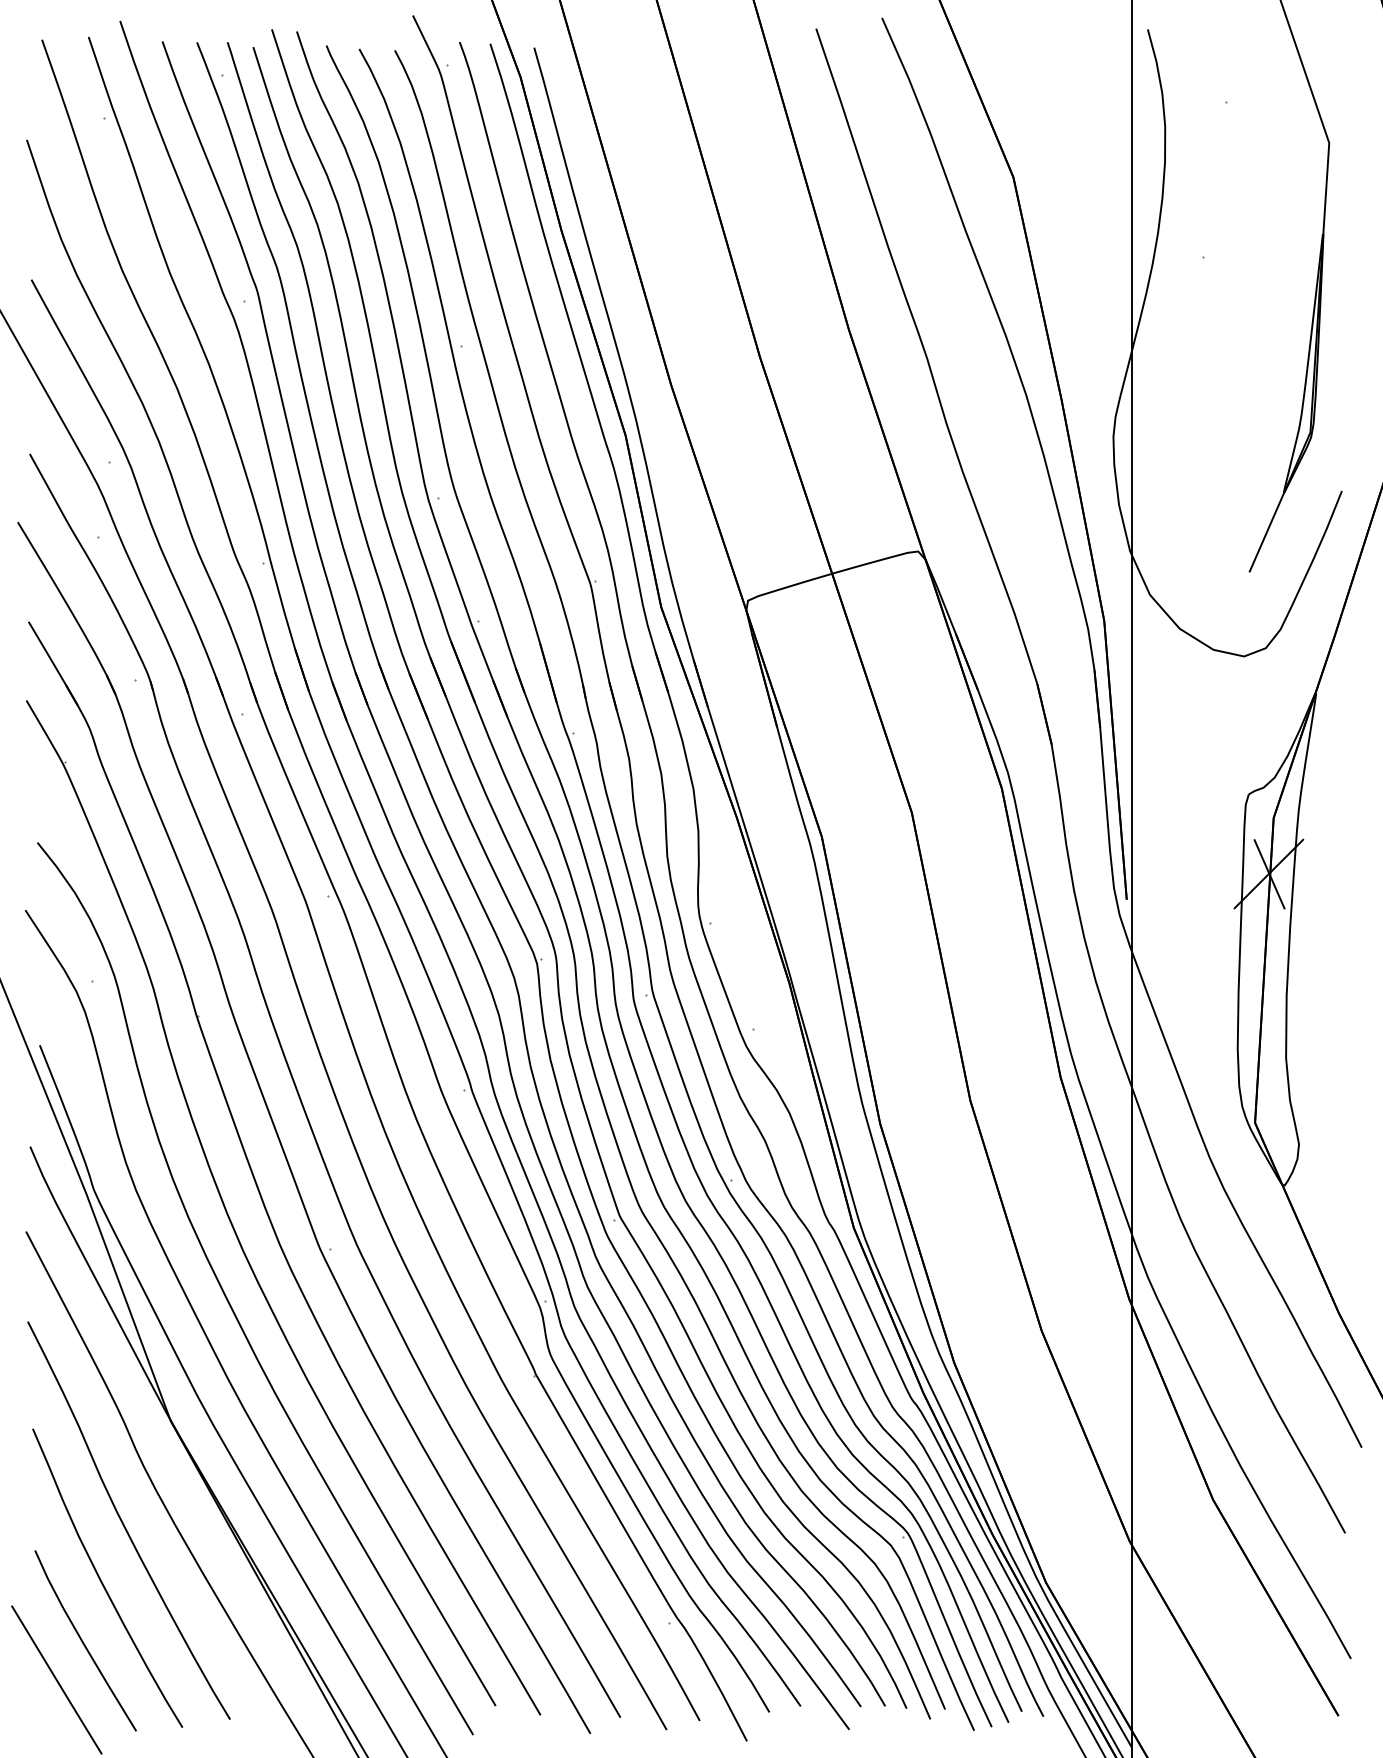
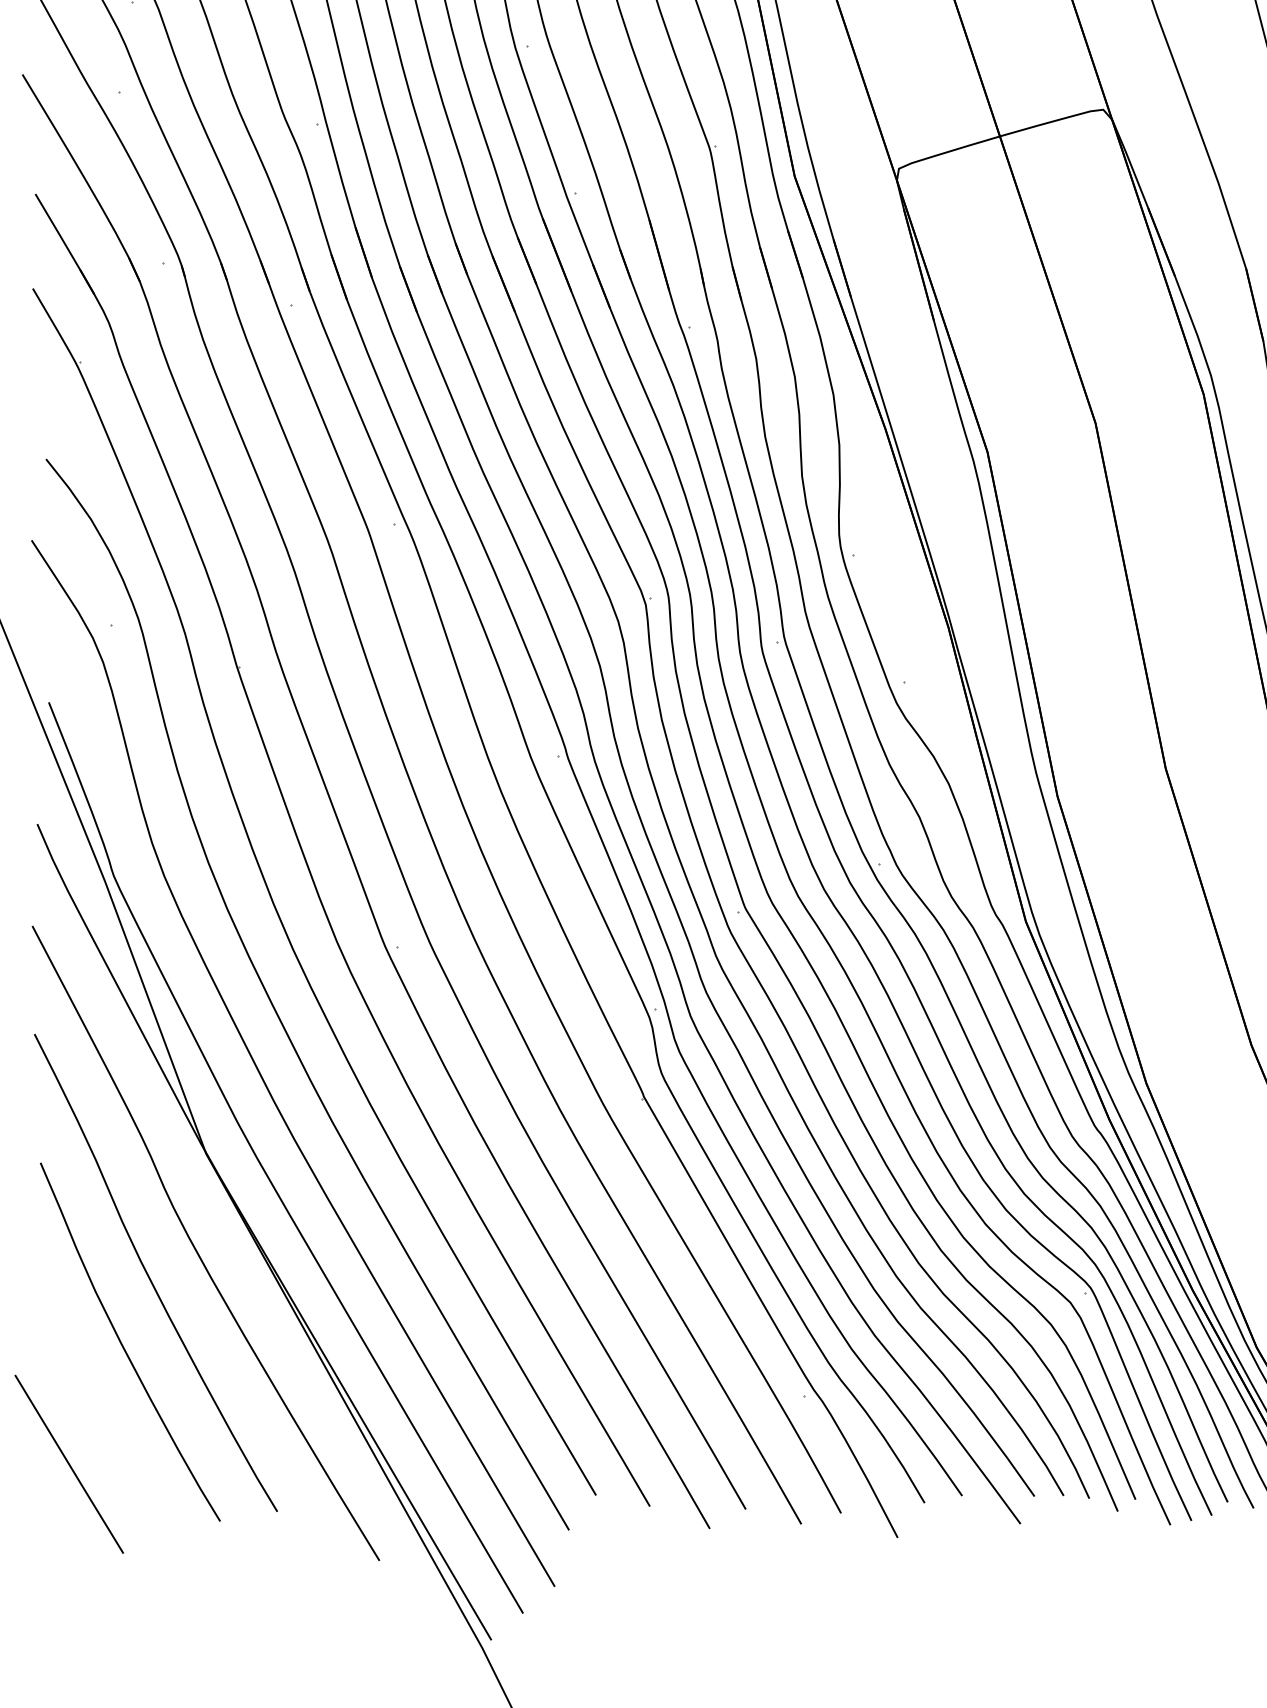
curve: (83, 1641) -> (101, 1418), removed

